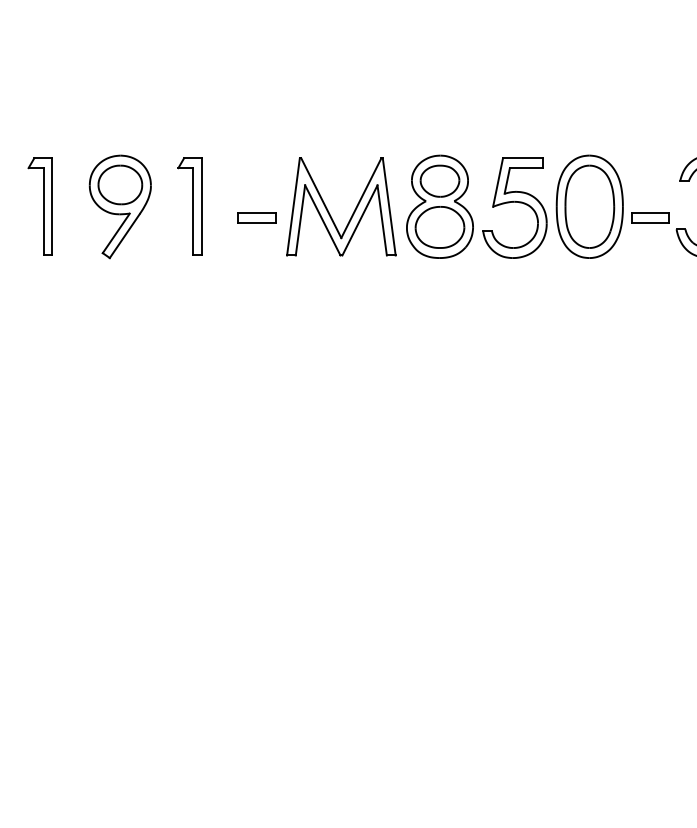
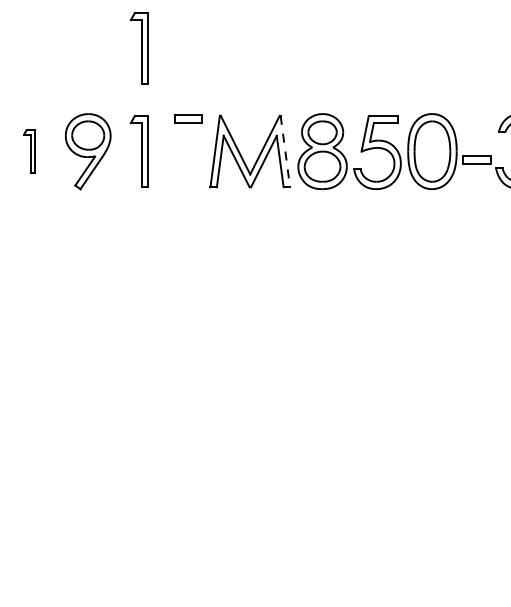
part: (188, 64) -> (138, 47), added
part: (38, 206) -> (28, 151), size x0.6
line: (389, 206) -> (285, 151), solid -> dashed
part: (257, 217) -> (188, 118), moved

